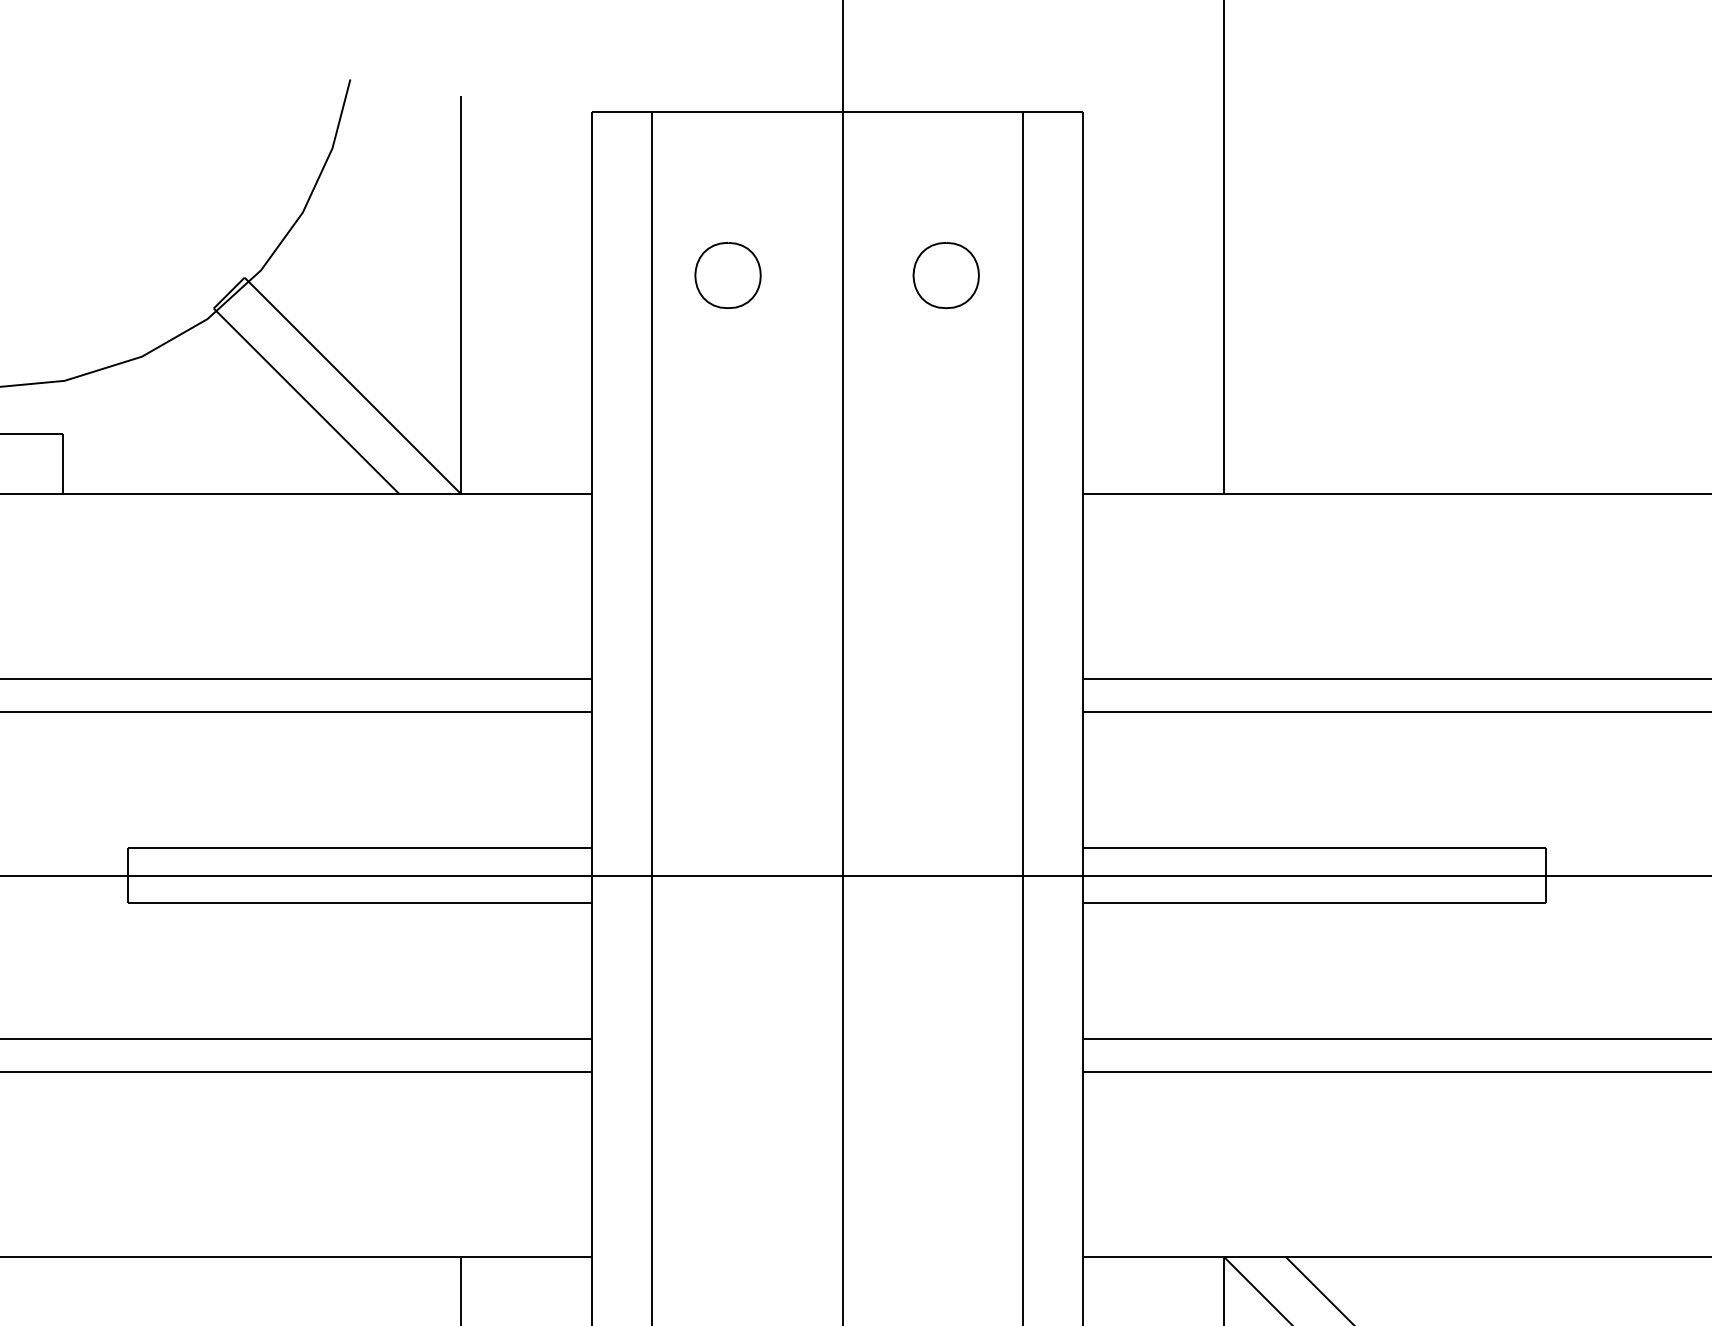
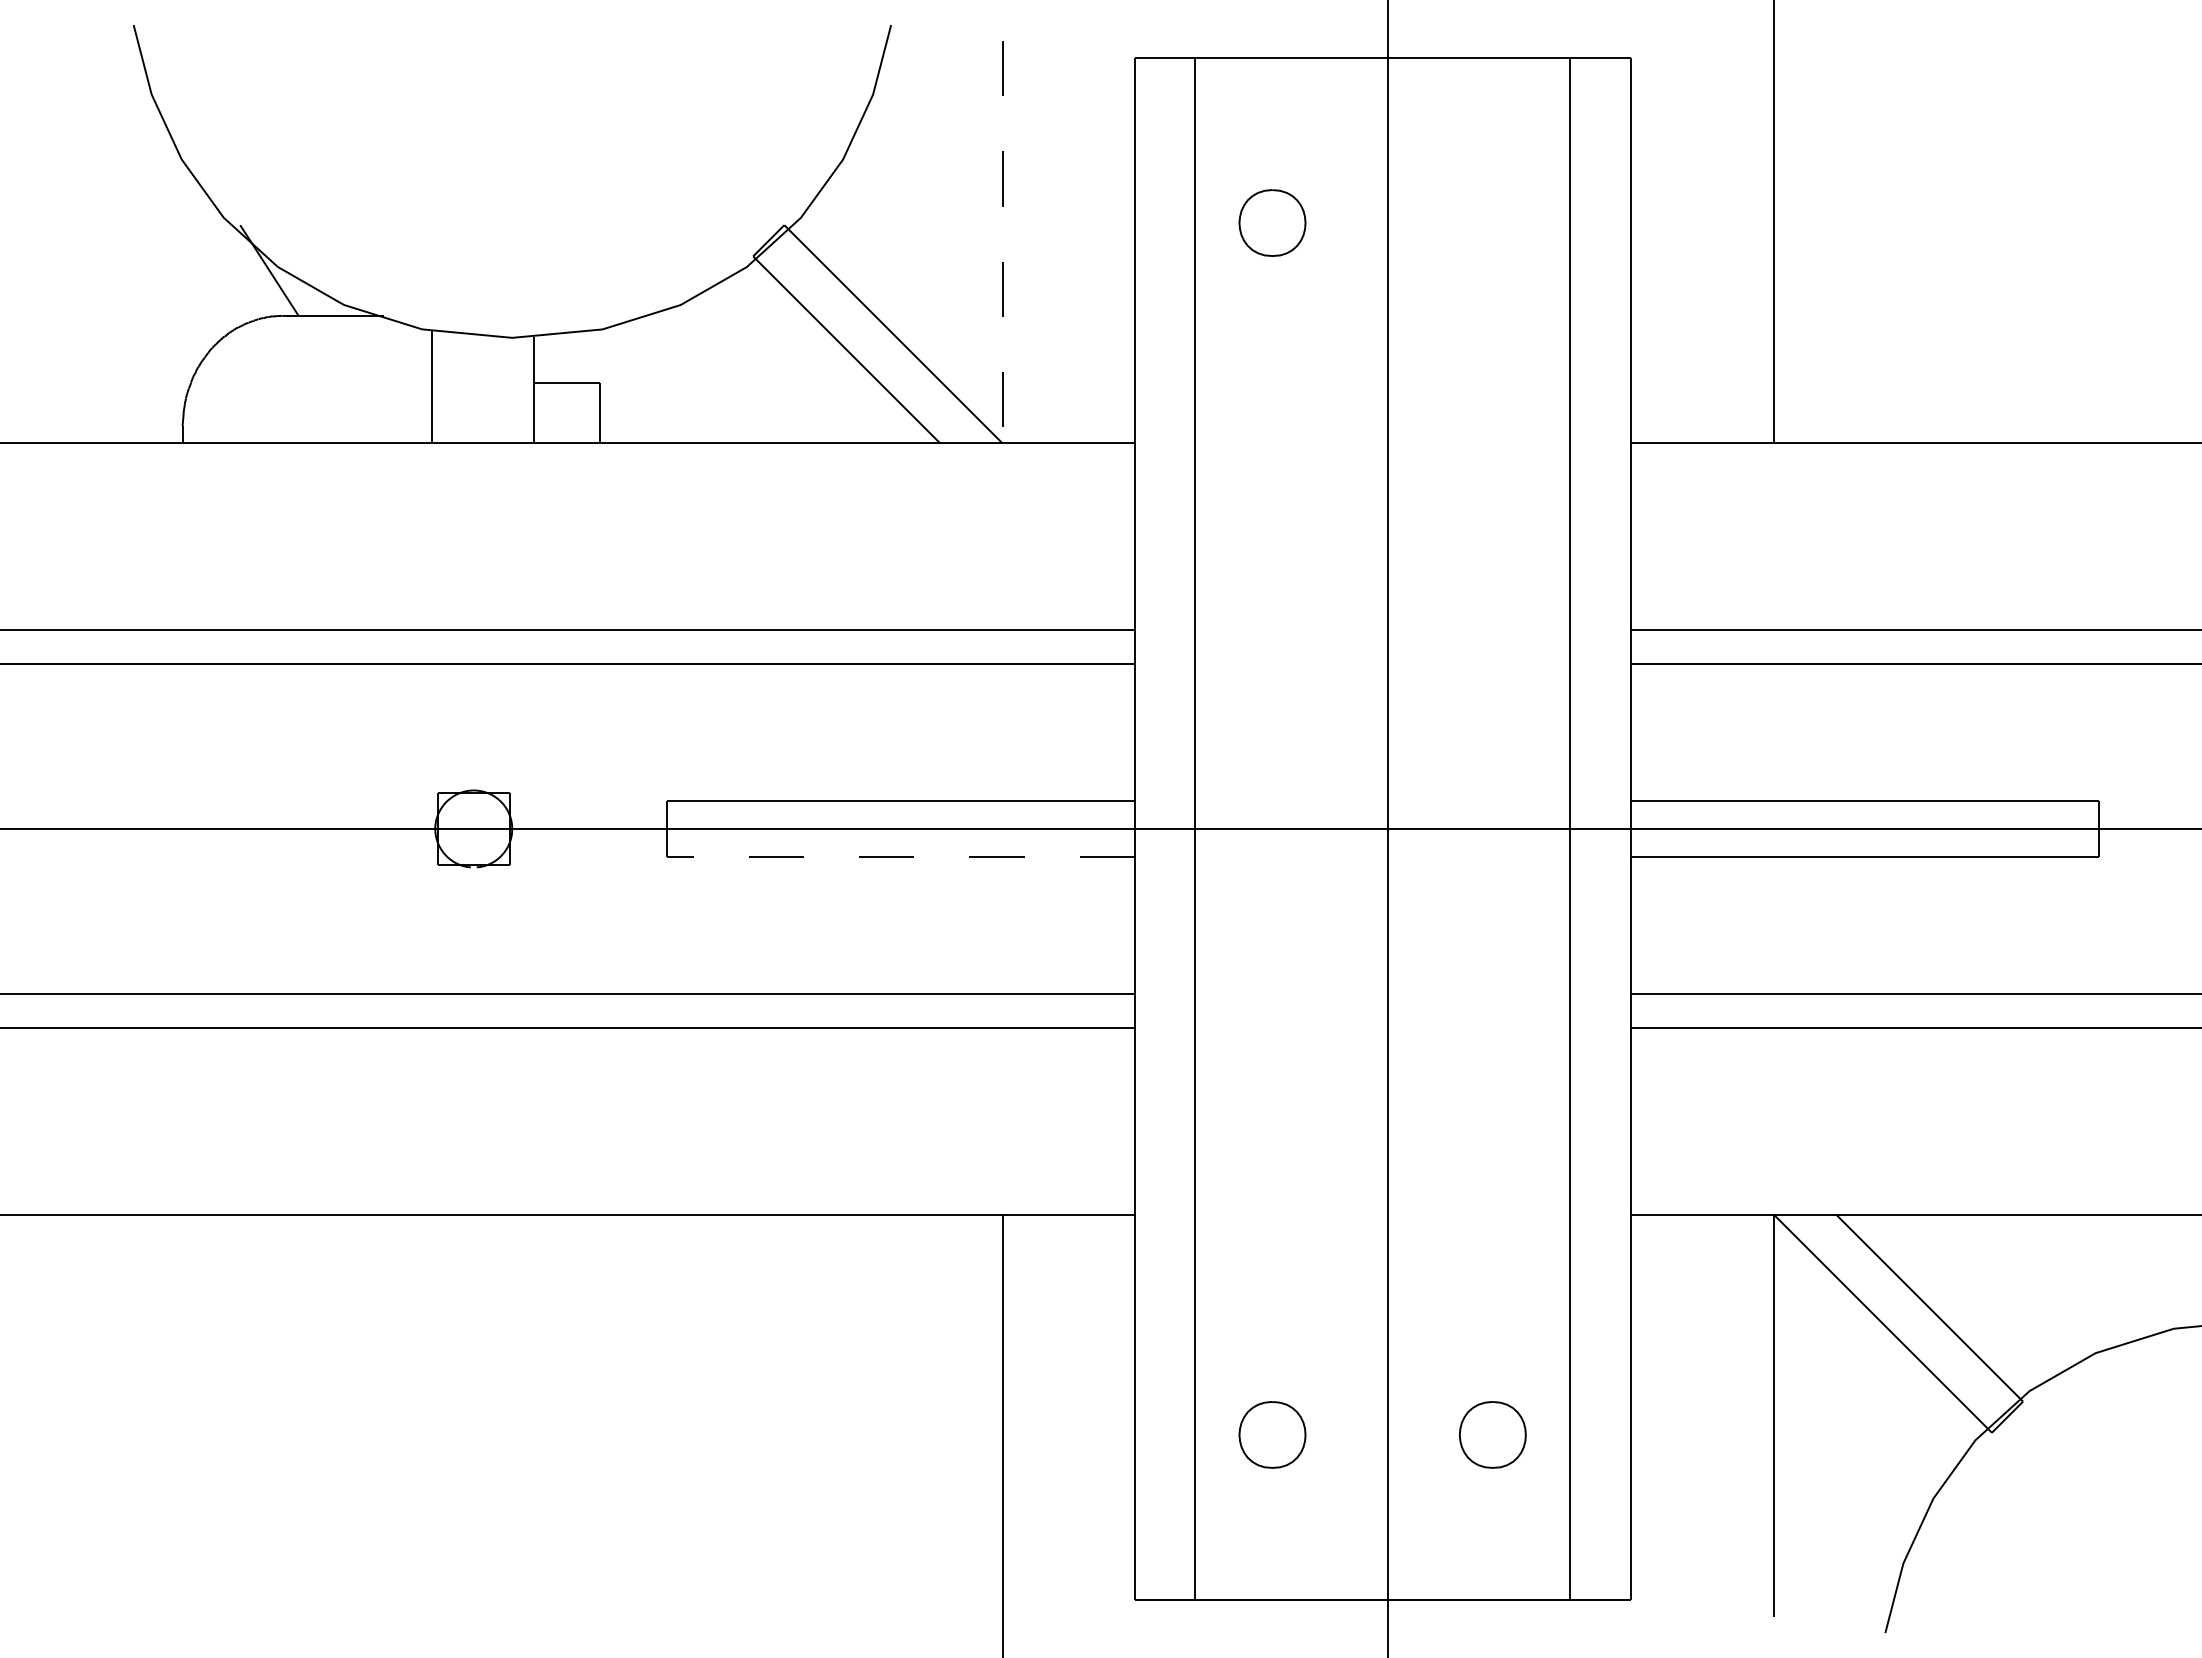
part: (945, 274) -> (1492, 222), removed
line: (460, 294) -> (1002, 242), solid -> dashed
line: (359, 902) -> (900, 856), solid -> dashed

